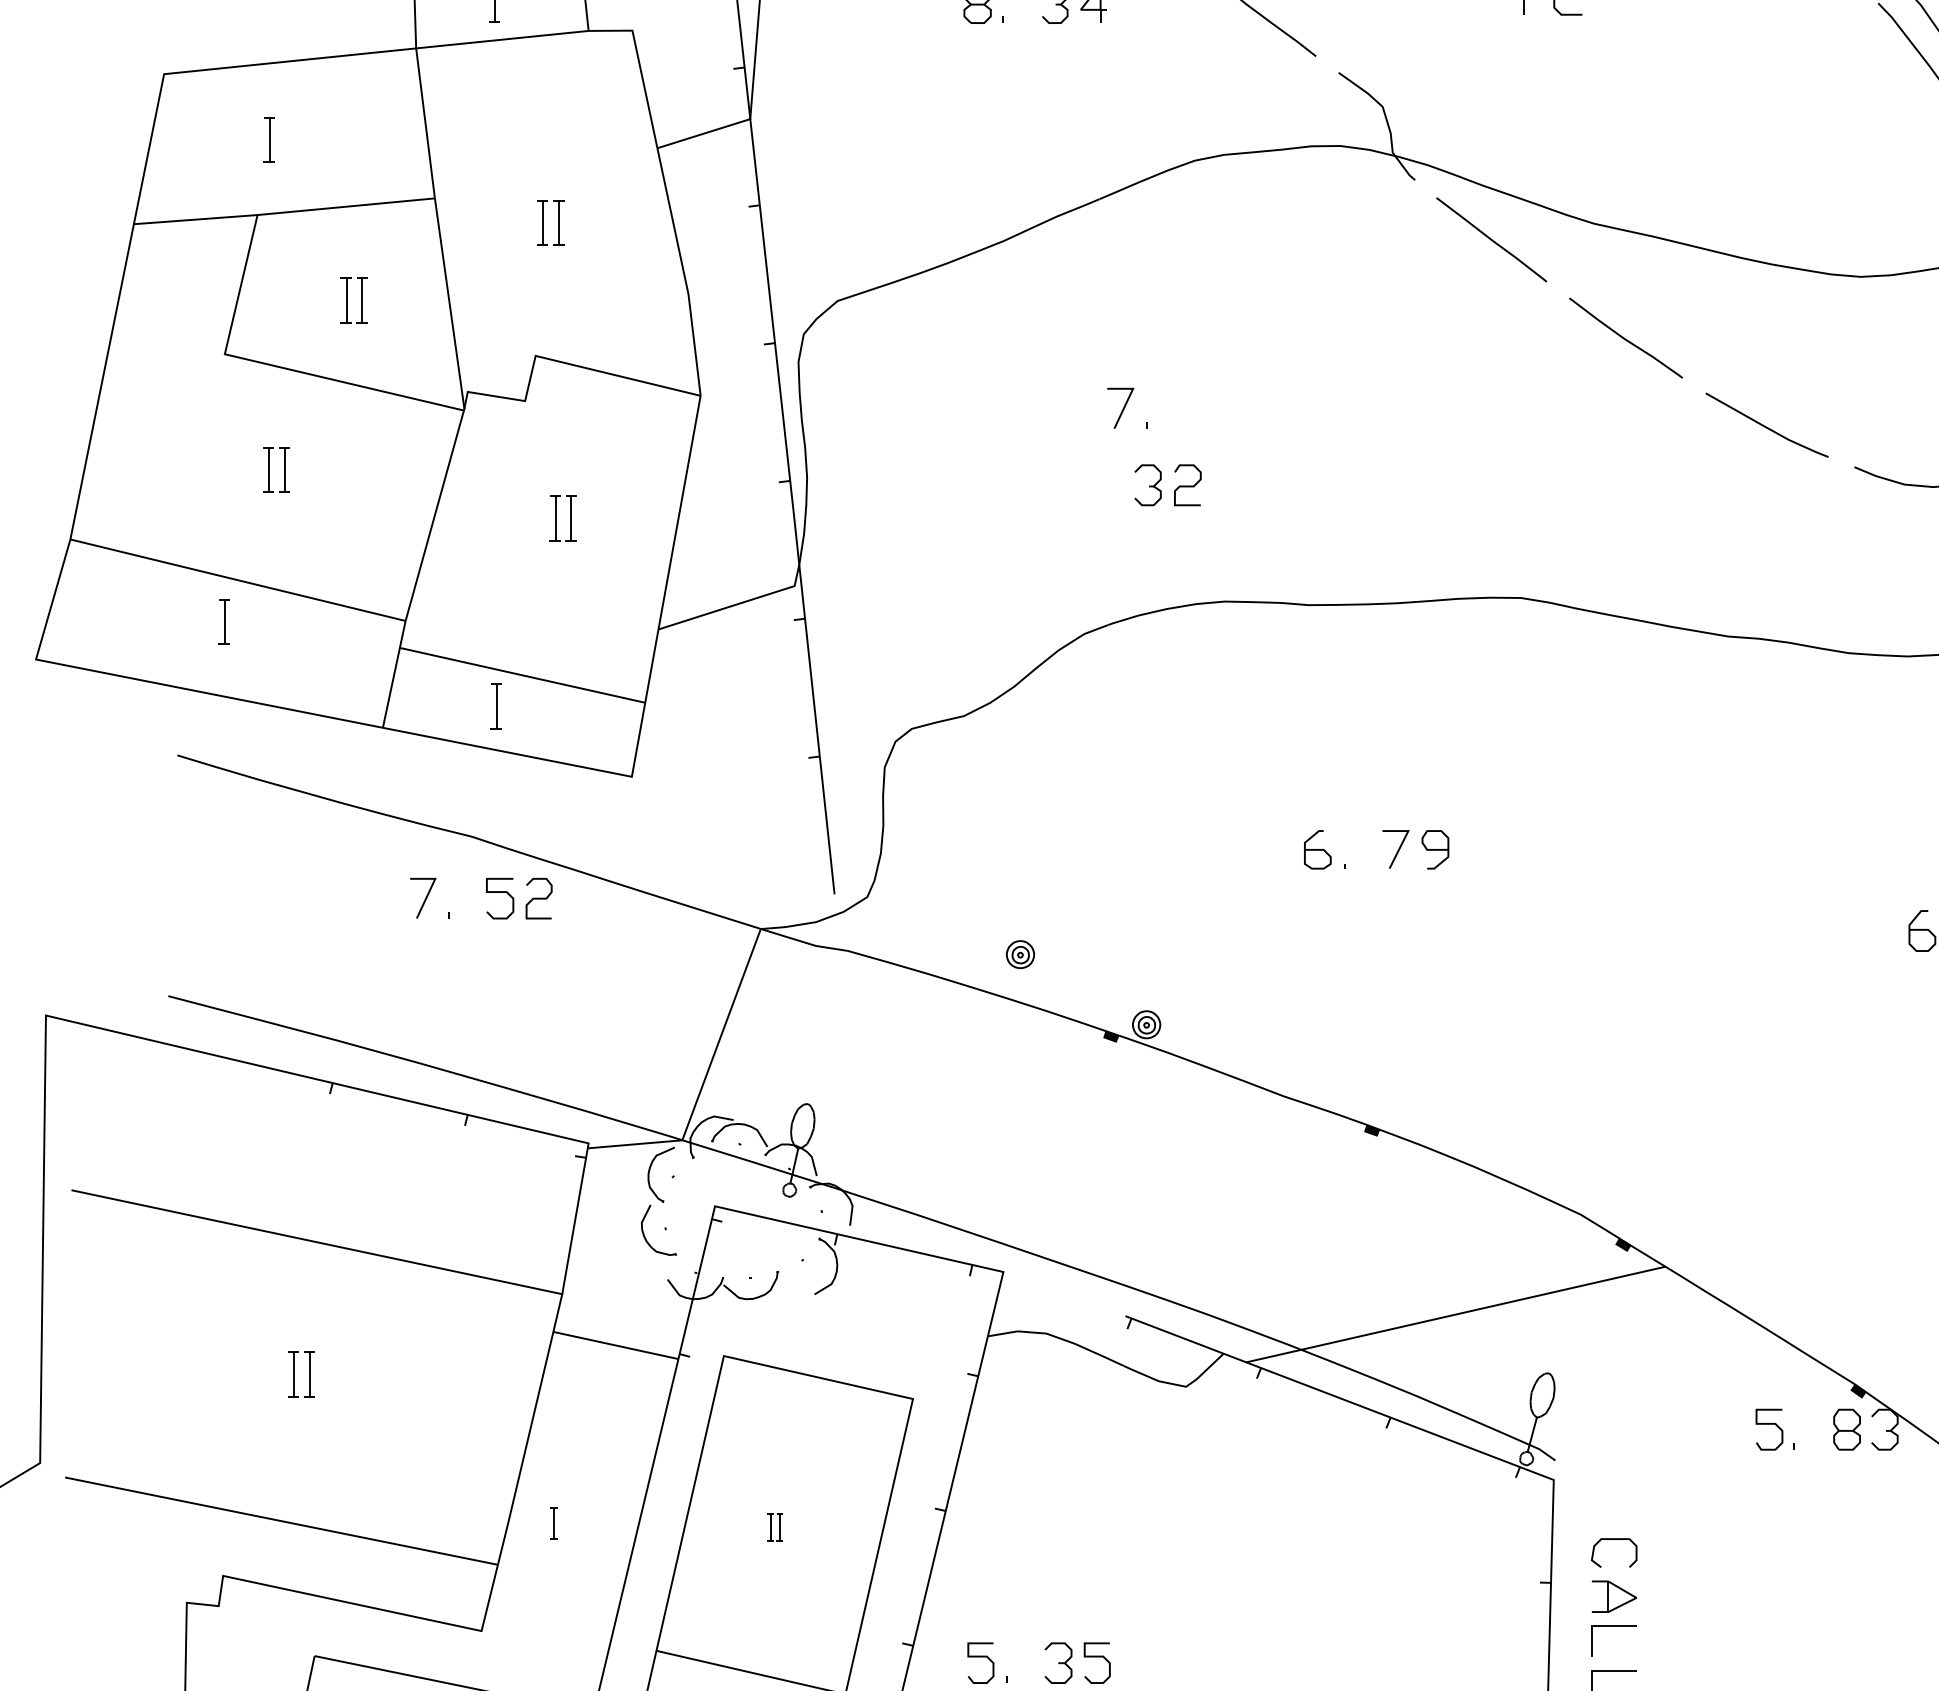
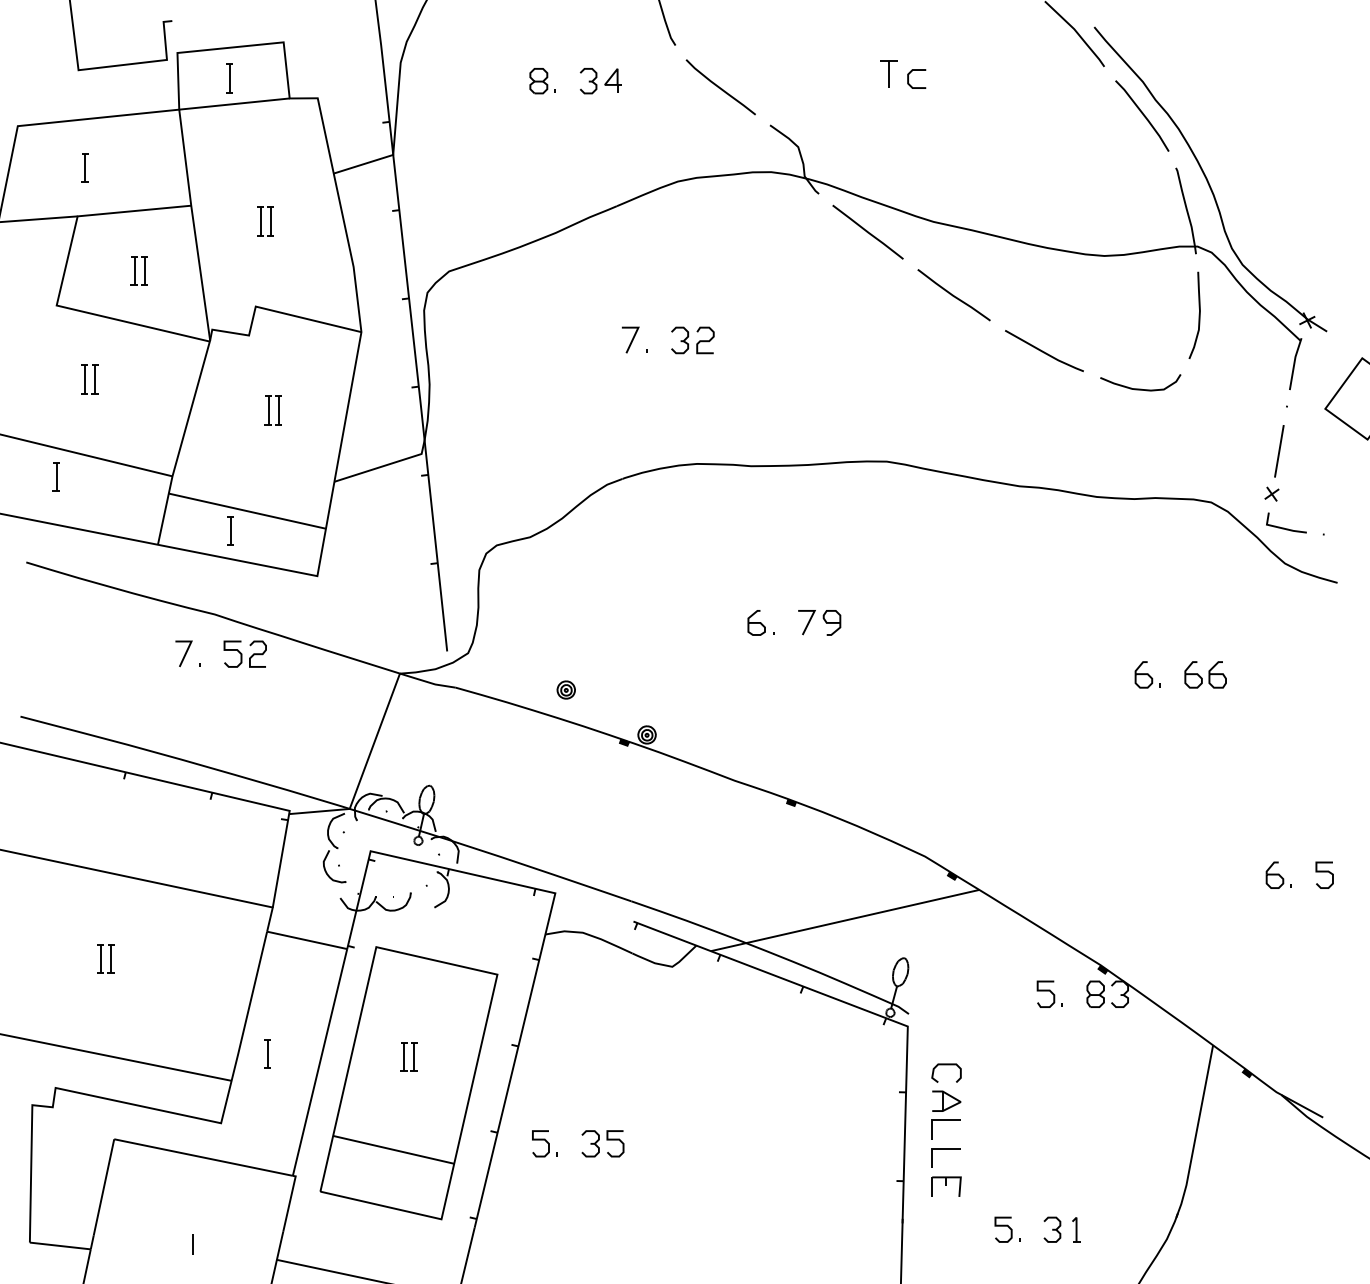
part: (1167, 485) -> (692, 340), moved
part: (553, 1522) -> (267, 1053), size x1.43
part: (774, 1526) -> (408, 1056), size x1.67

